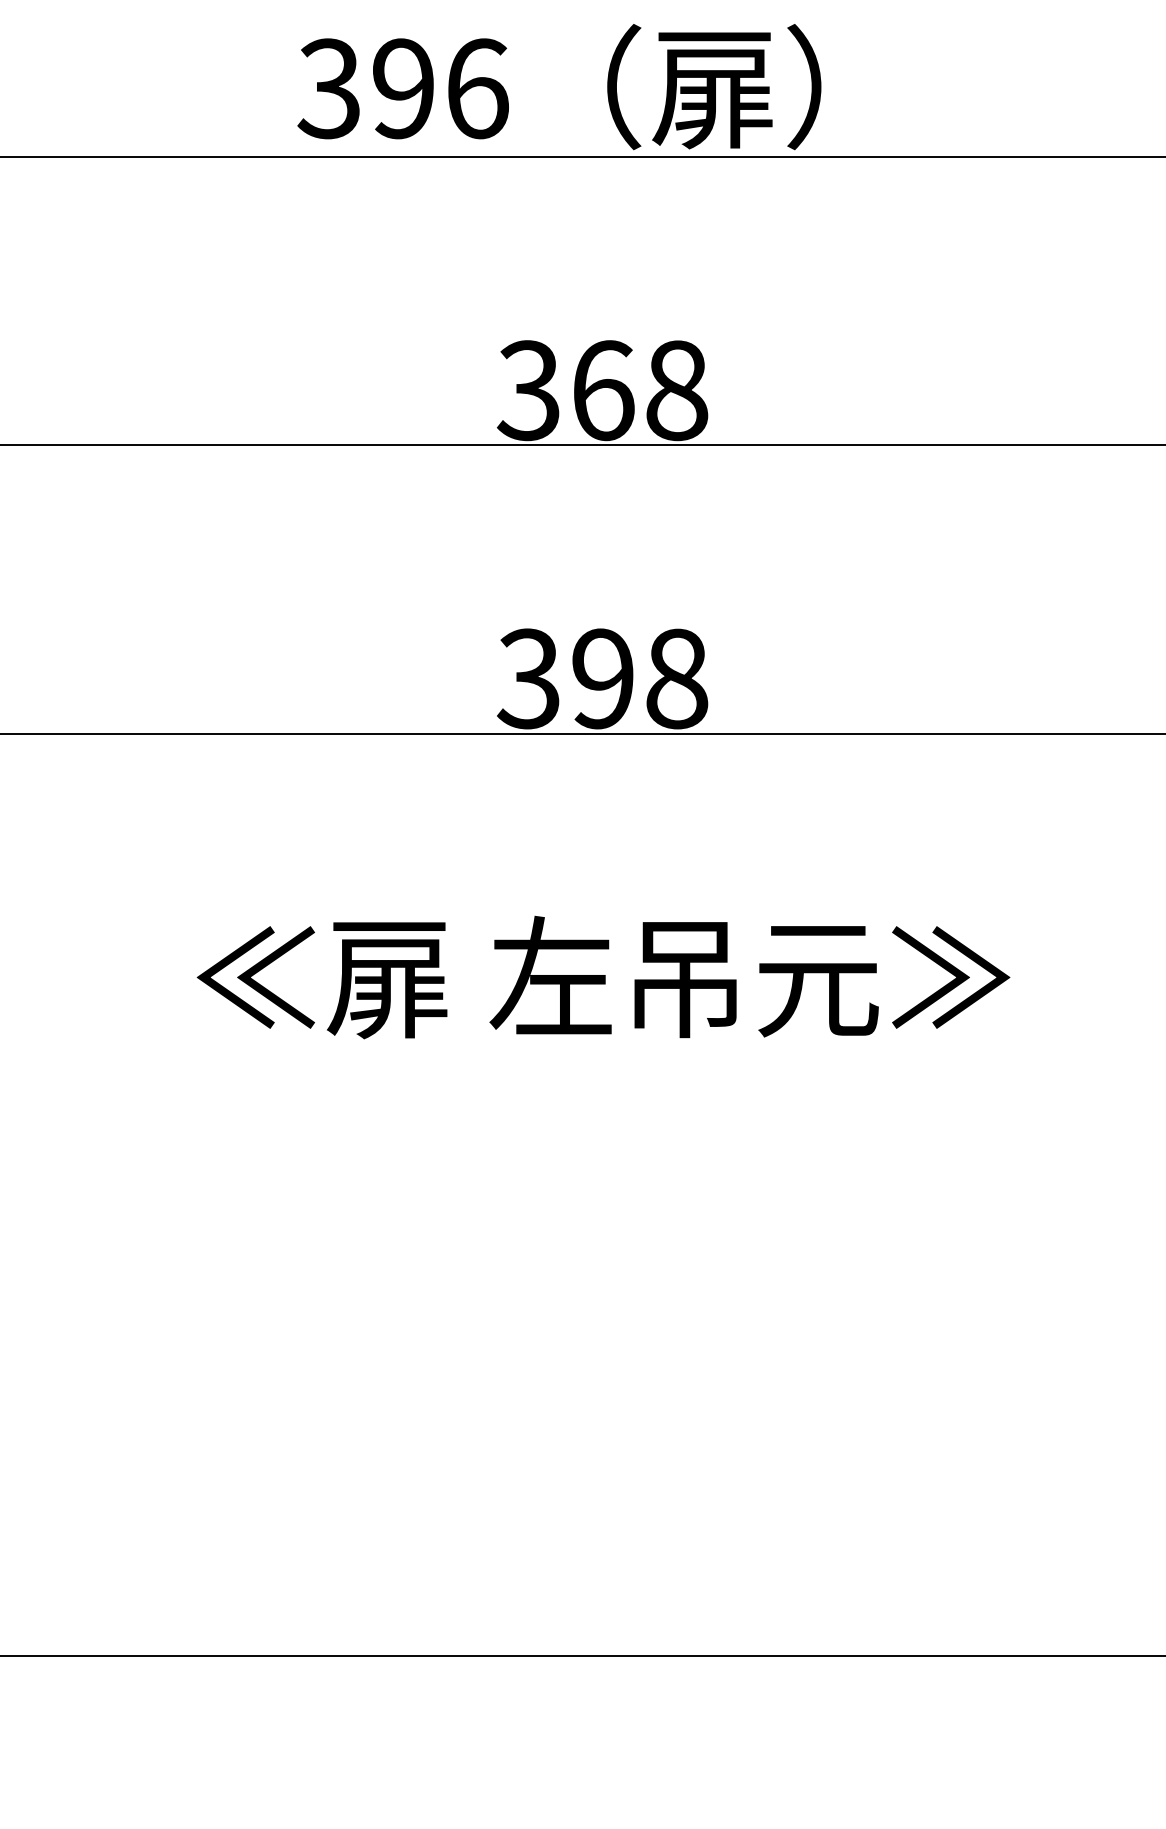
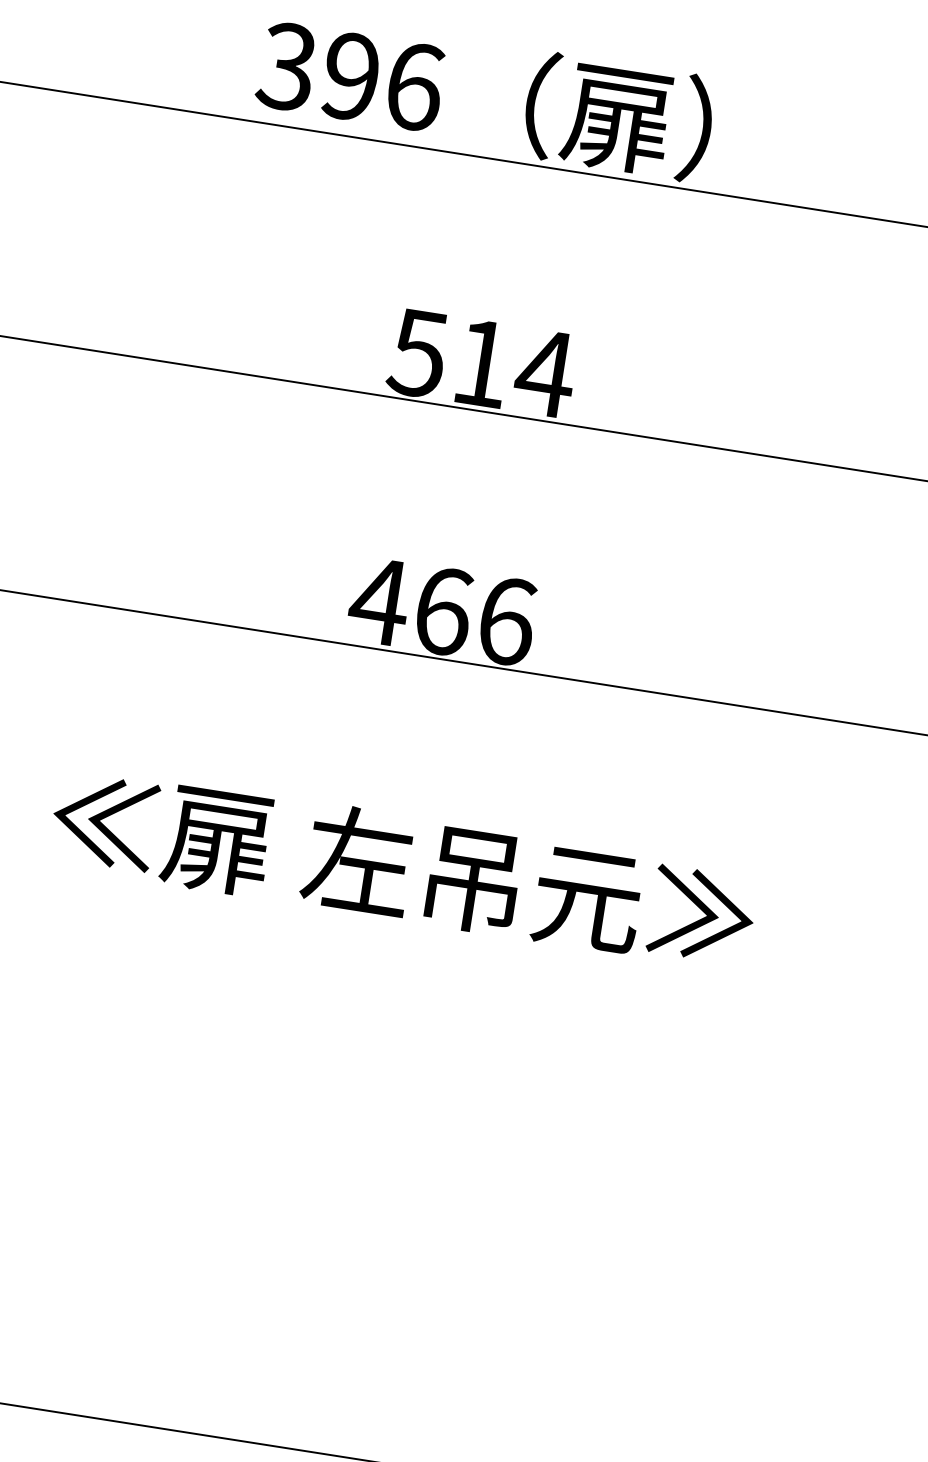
text: (603, 390) -> (482, 363), 368 -> 514
text: (601, 678) -> (441, 610), 398 -> 466

